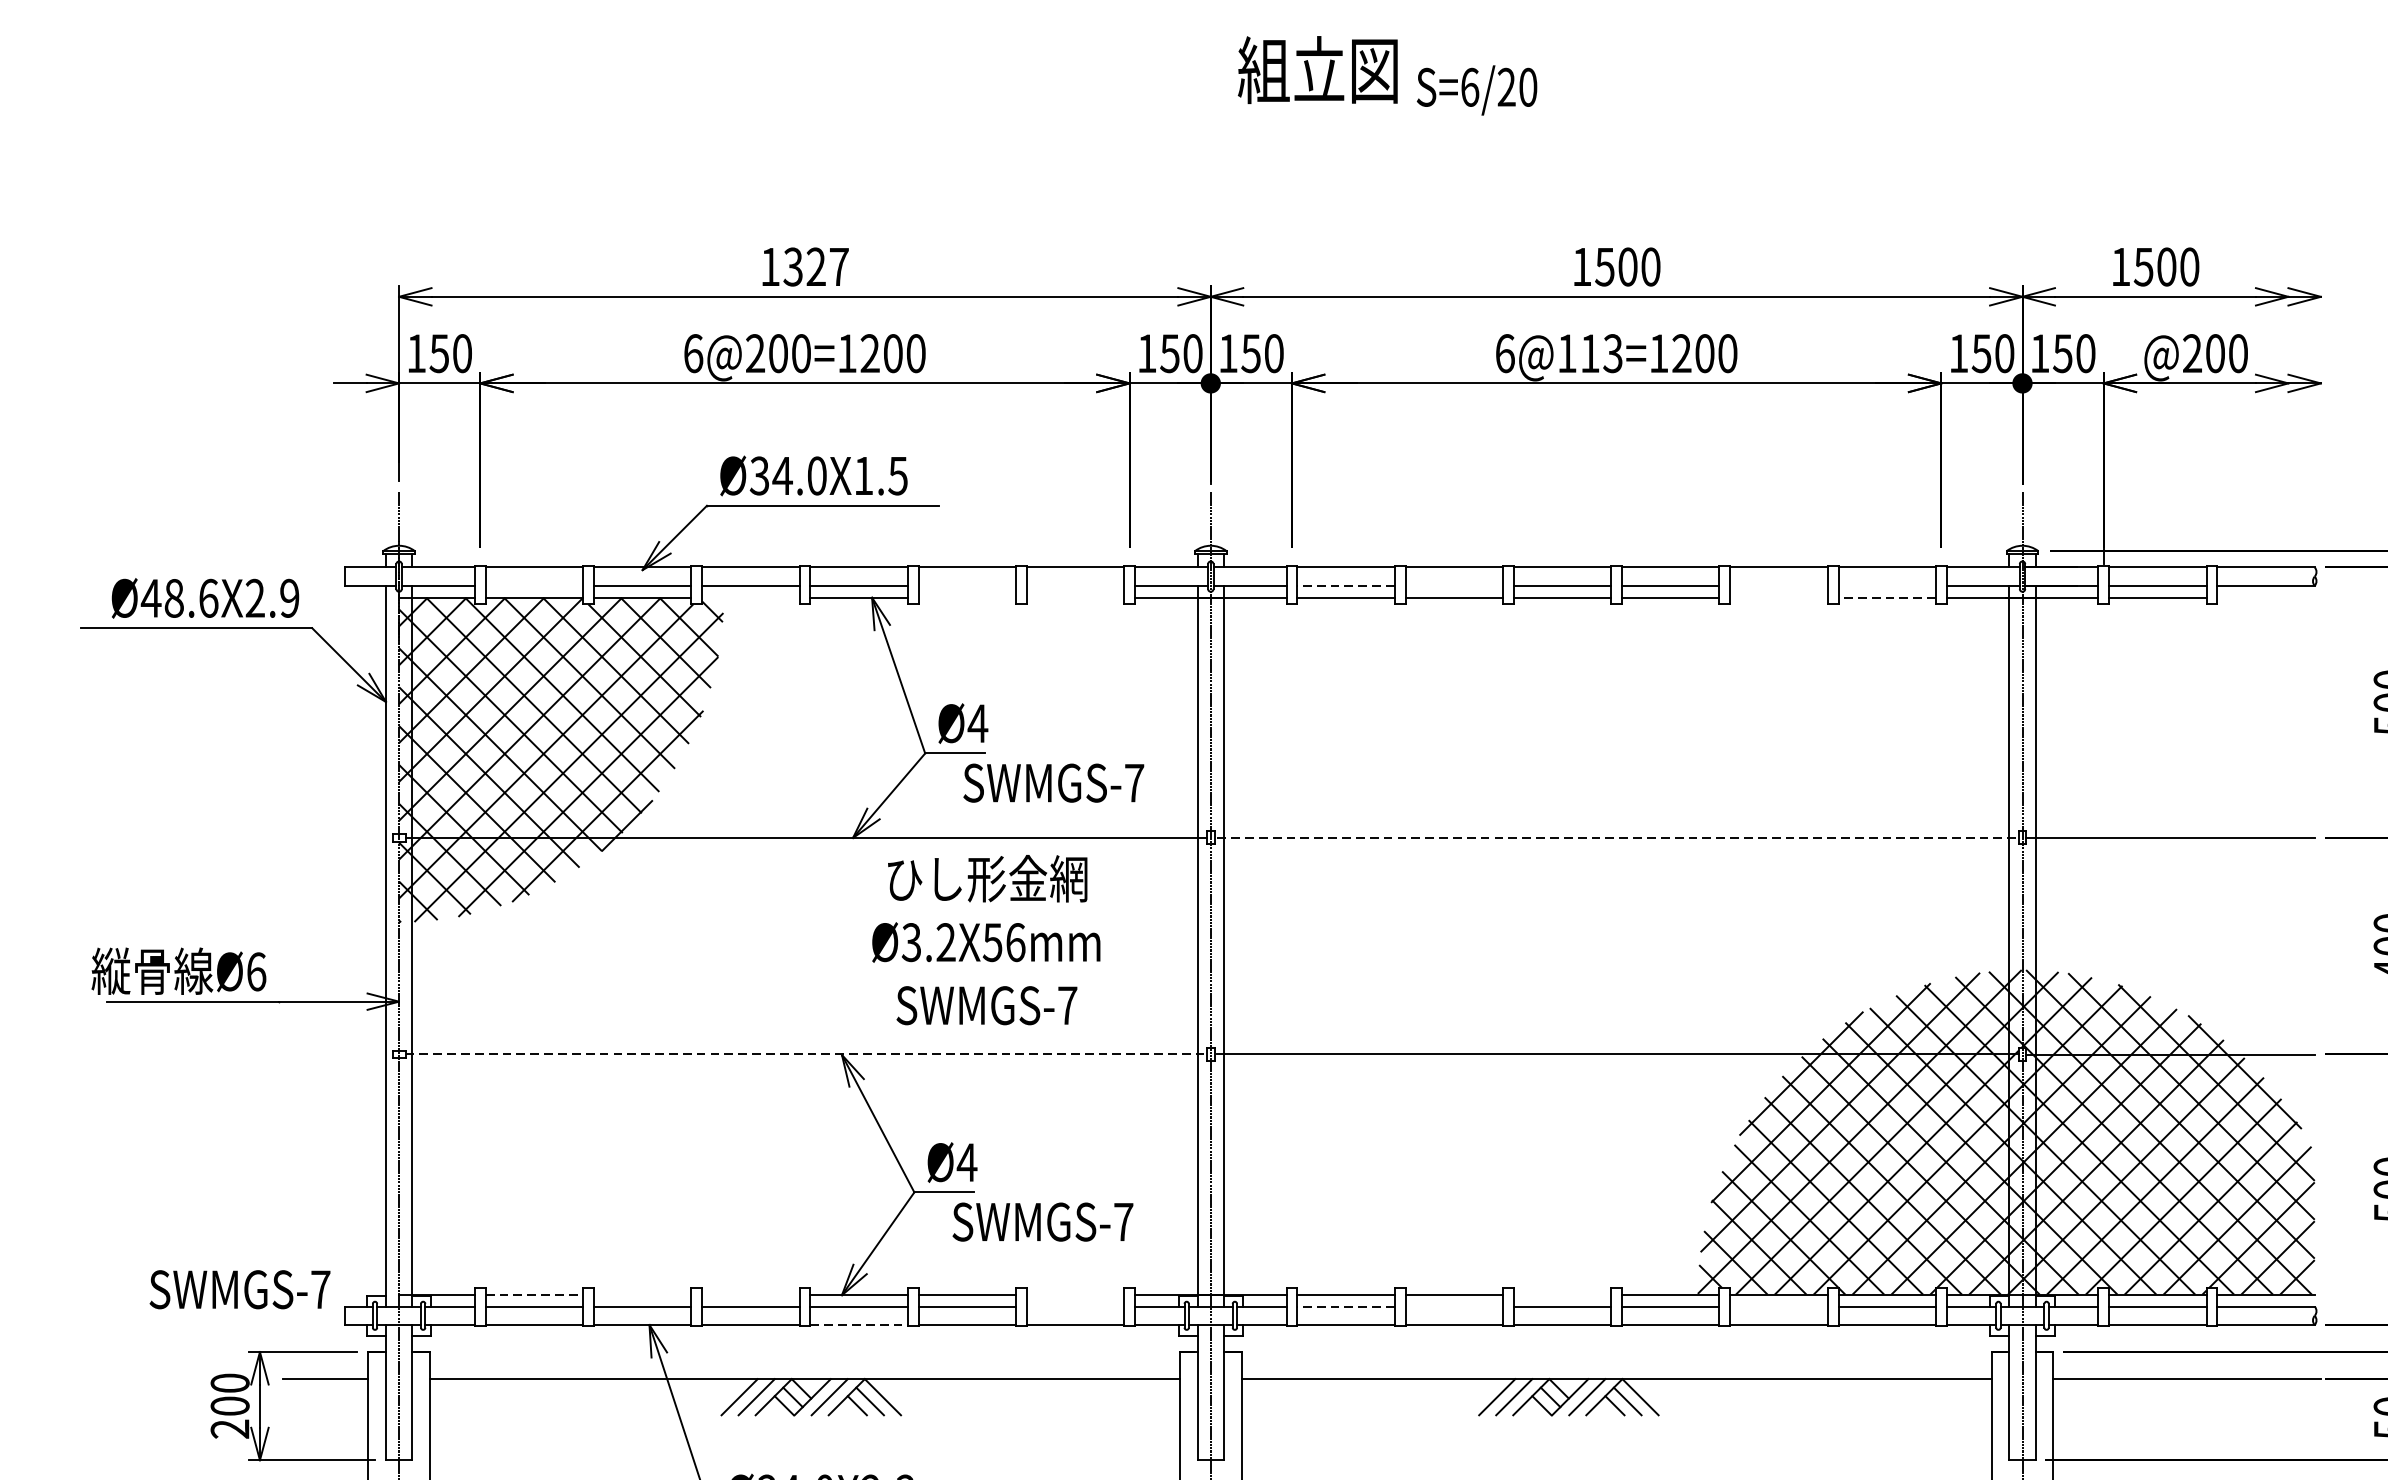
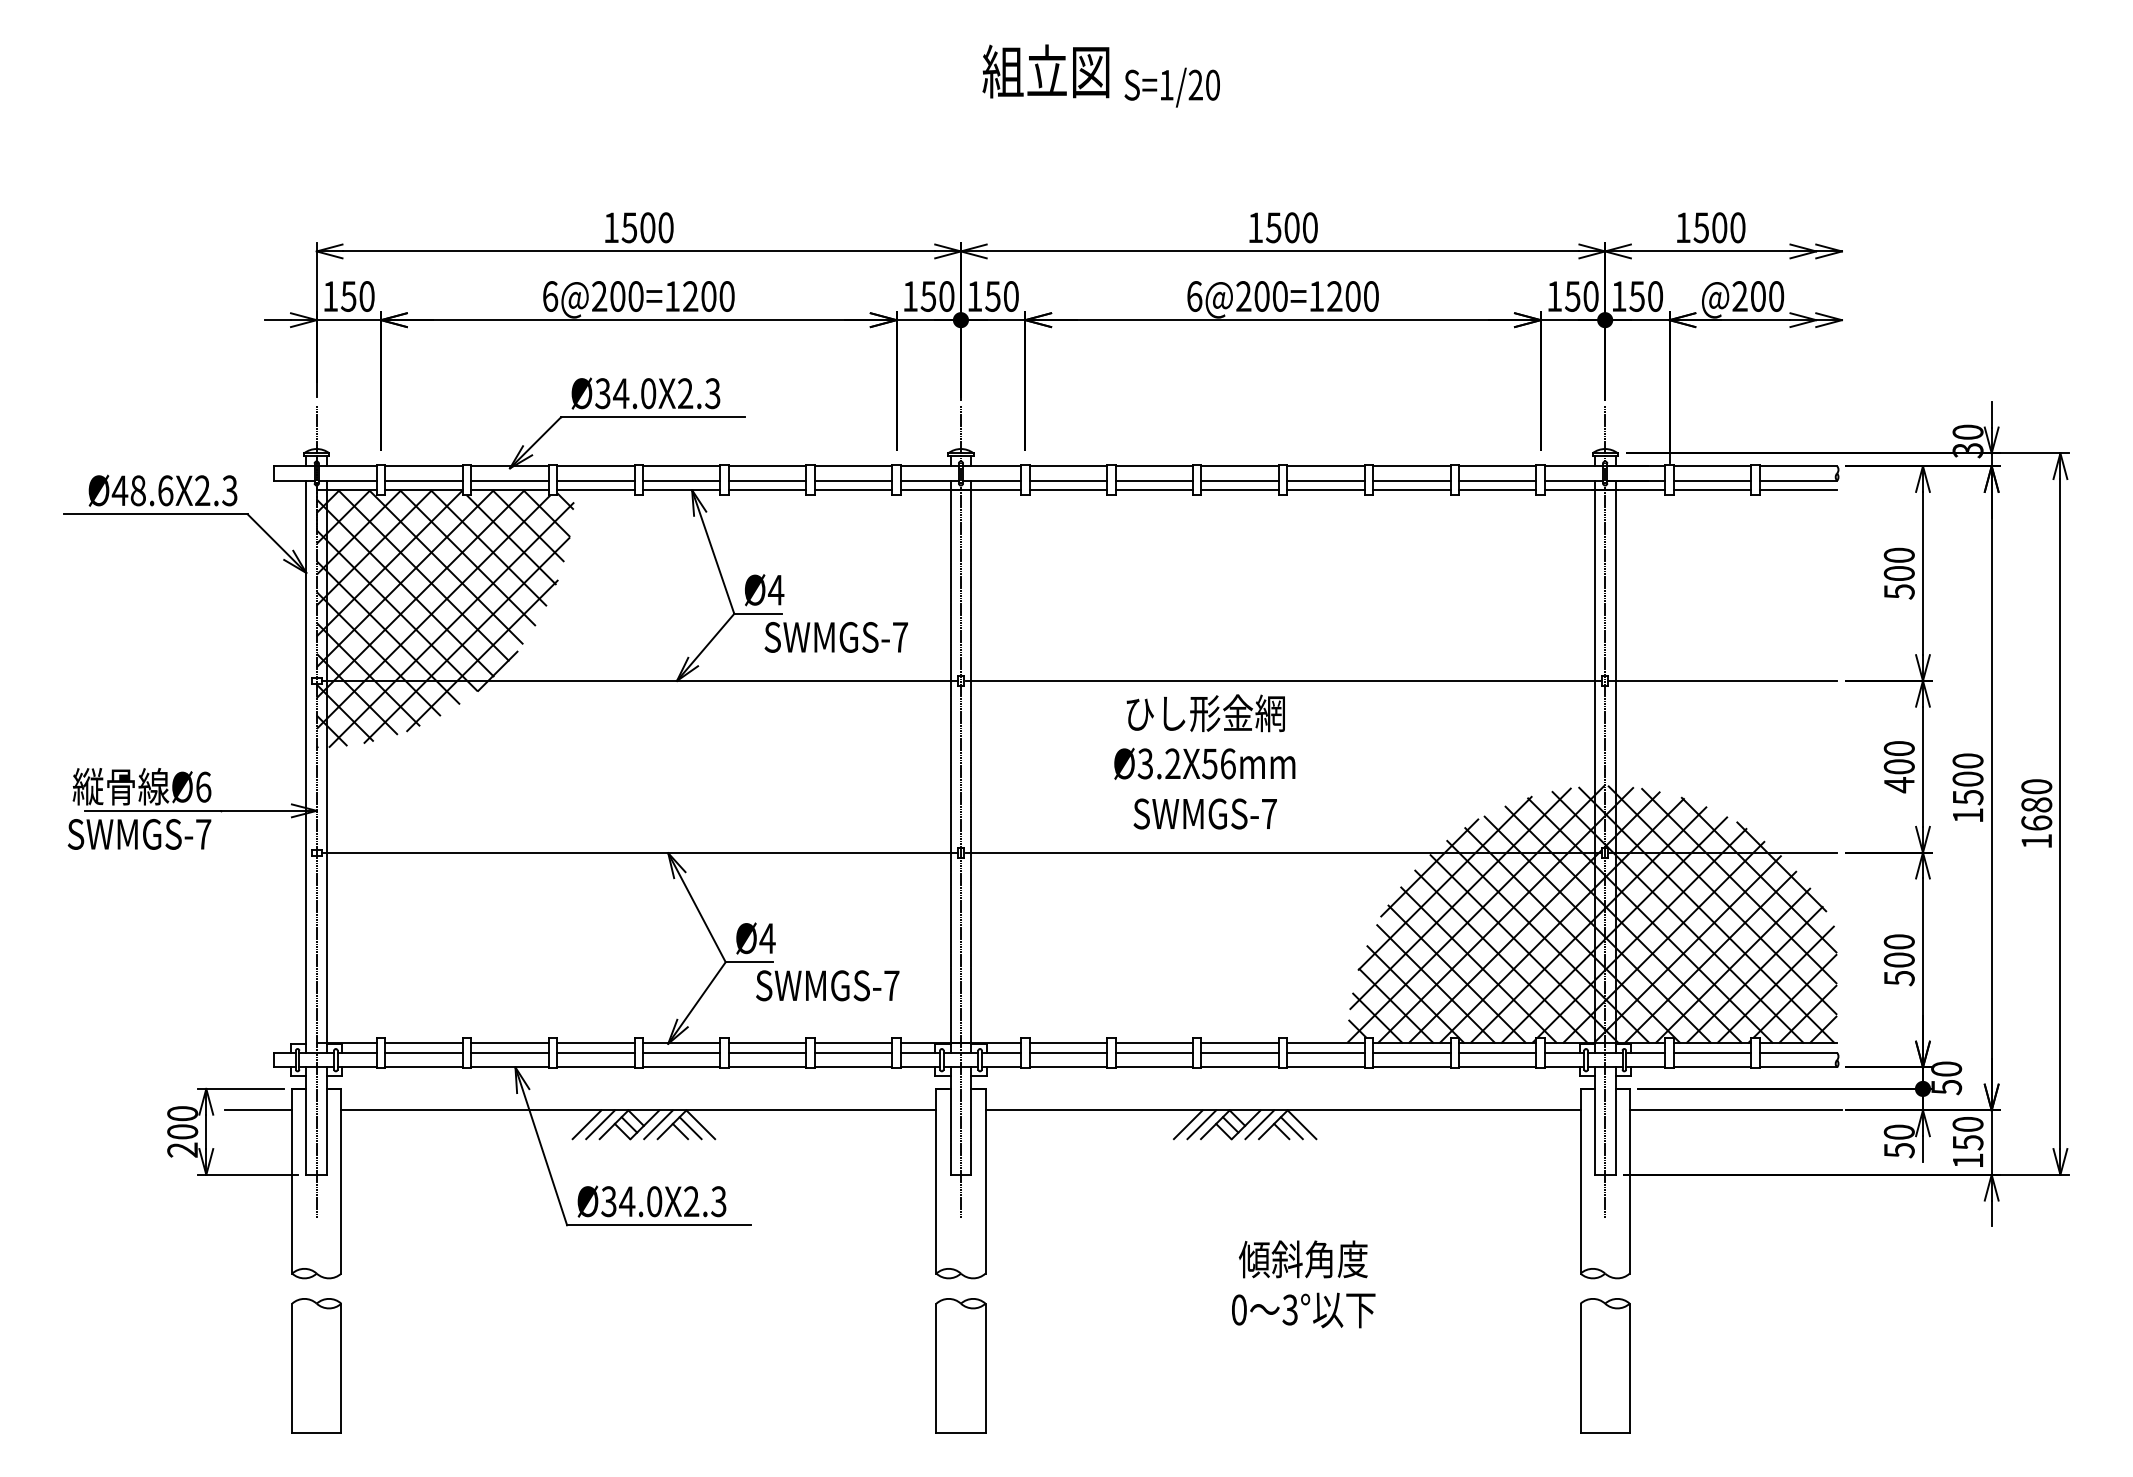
text: (1469, 86) -> (1166, 84), S=6/20 -> S=1/20
text: (815, 266) -> (647, 227), 1327 -> 1500
text: (1589, 353) -> (1261, 296), 6@113=1200 -> 6@200=1200
text: (881, 475) -> (699, 393), Ø34.0X1.5 -> Ø34.0X2.3
line: (533, 585) -> (423, 480), added
line: (967, 585) -> (767, 480), added
line: (1075, 585) -> (853, 480), added
line: (1346, 585) -> (1068, 480), dashed -> solid
line: (1453, 585) -> (1153, 480), added
line: (1778, 585) -> (1411, 480), added
line: (1886, 585) -> (1497, 480), added
text: (289, 598) -> (229, 490), Ø48.6X2.9 -> Ø48.6X2.3
line: (750, 598) -> (595, 490), added
line: (967, 598) -> (767, 490), added
line: (1075, 598) -> (853, 490), added
line: (1778, 598) -> (1411, 490), added
line: (1886, 598) -> (1497, 490), dashed -> solid
line: (2266, 598) -> (1798, 490), added
line: (1618, 837) -> (1284, 680), dashed -> solid
text: (985, 939) -> (1204, 761), moved
line: (807, 1054) -> (640, 852), dashed -> solid
text: (240, 1289) -> (139, 834), moved
line: (534, 1294) -> (424, 1043), dashed -> solid
line: (641, 1294) -> (509, 1043), added
line: (750, 1294) -> (595, 1043), added
line: (1075, 1294) -> (853, 1043), added
line: (1561, 1294) -> (1239, 1043), added
line: (1075, 1306) -> (853, 1052), added
line: (1346, 1306) -> (1068, 1052), dashed -> solid
line: (1453, 1306) -> (1153, 1052), added
line: (1778, 1306) -> (1411, 1052), added
line: (858, 1325) -> (681, 1067), dashed -> solid

